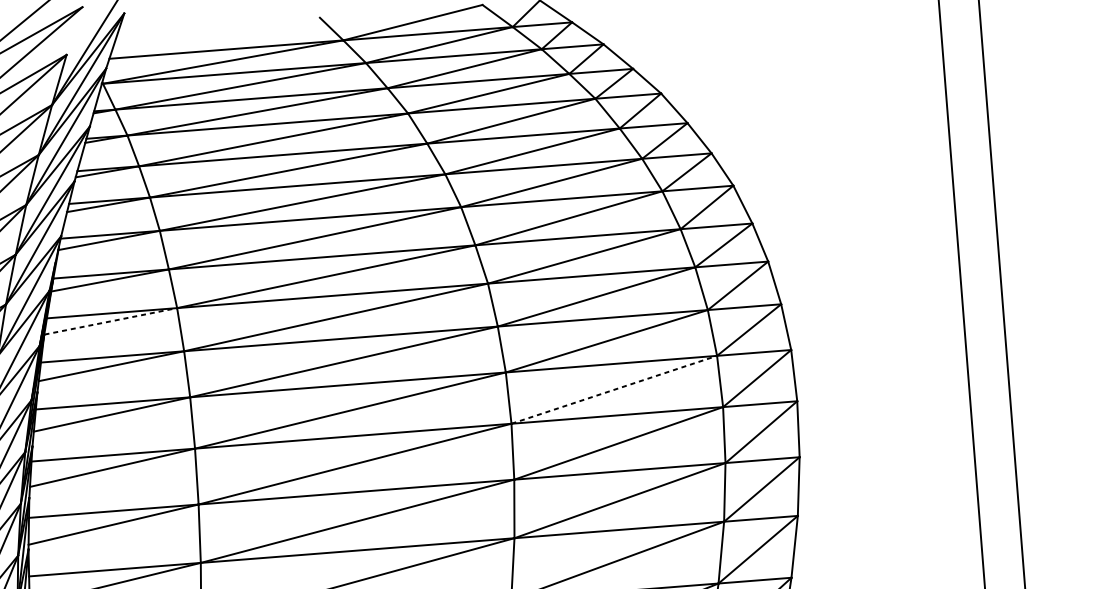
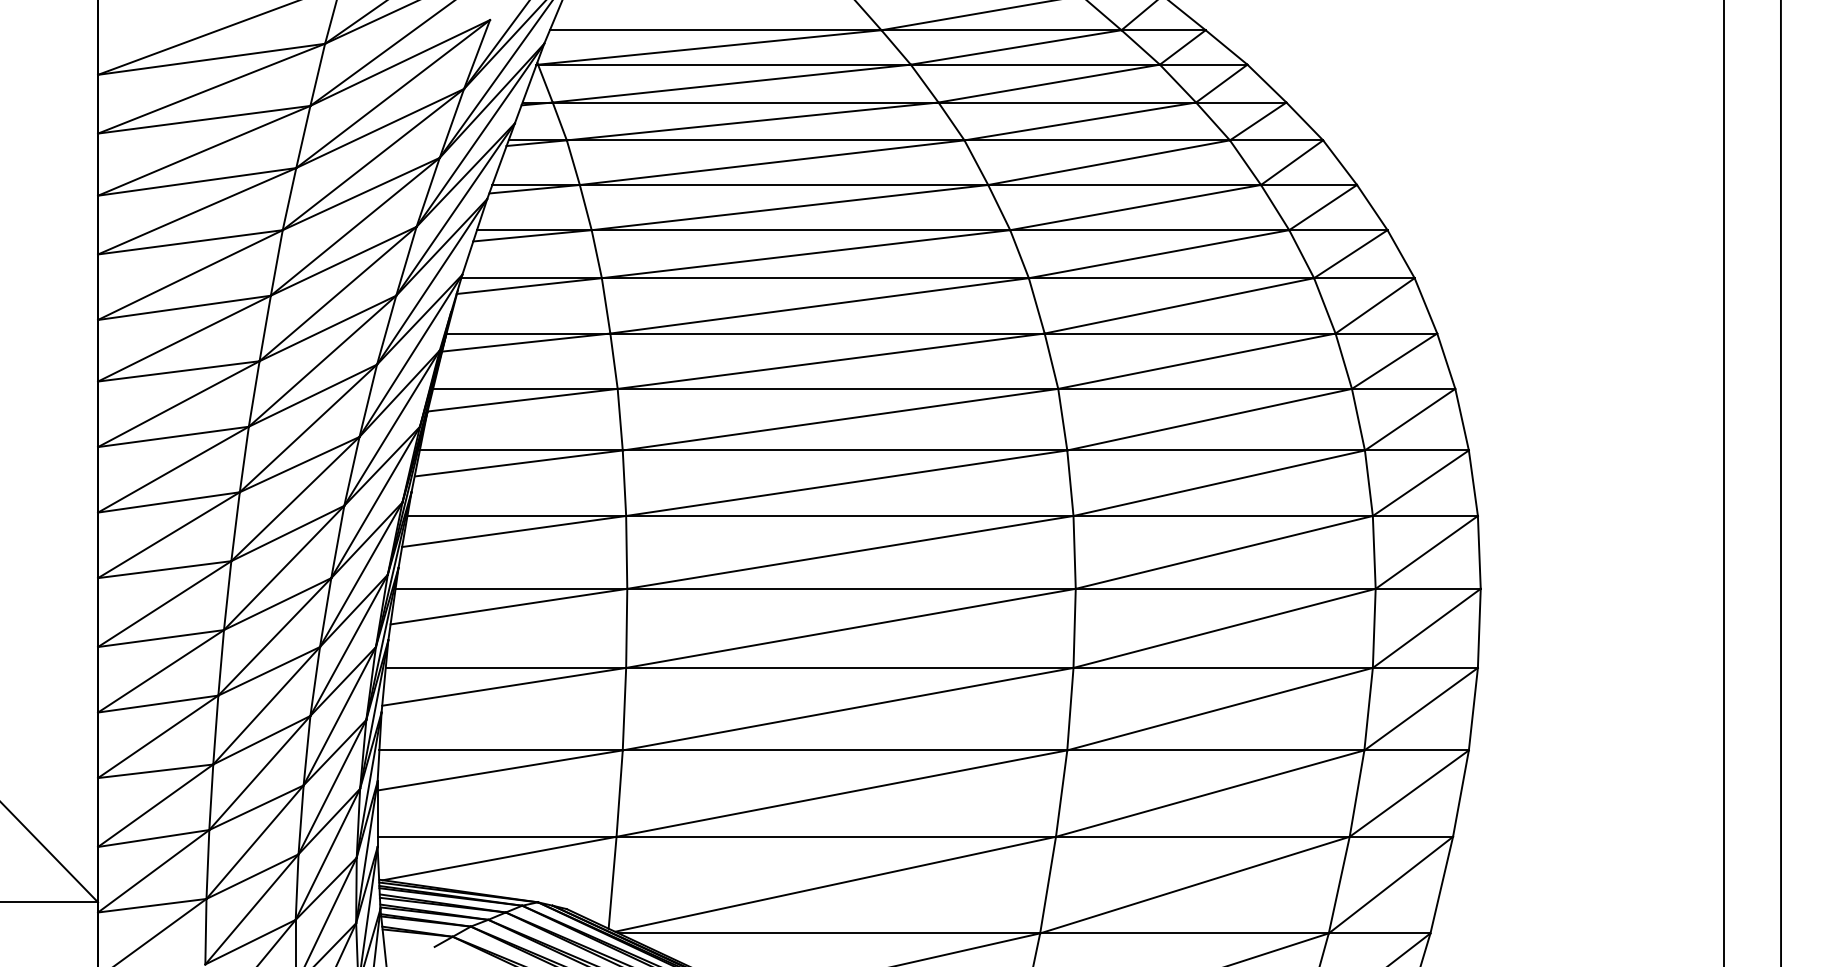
line: (110, 321) -> (522, 400), dashed -> solid
line: (614, 389) -> (1224, 552), dashed -> solid

